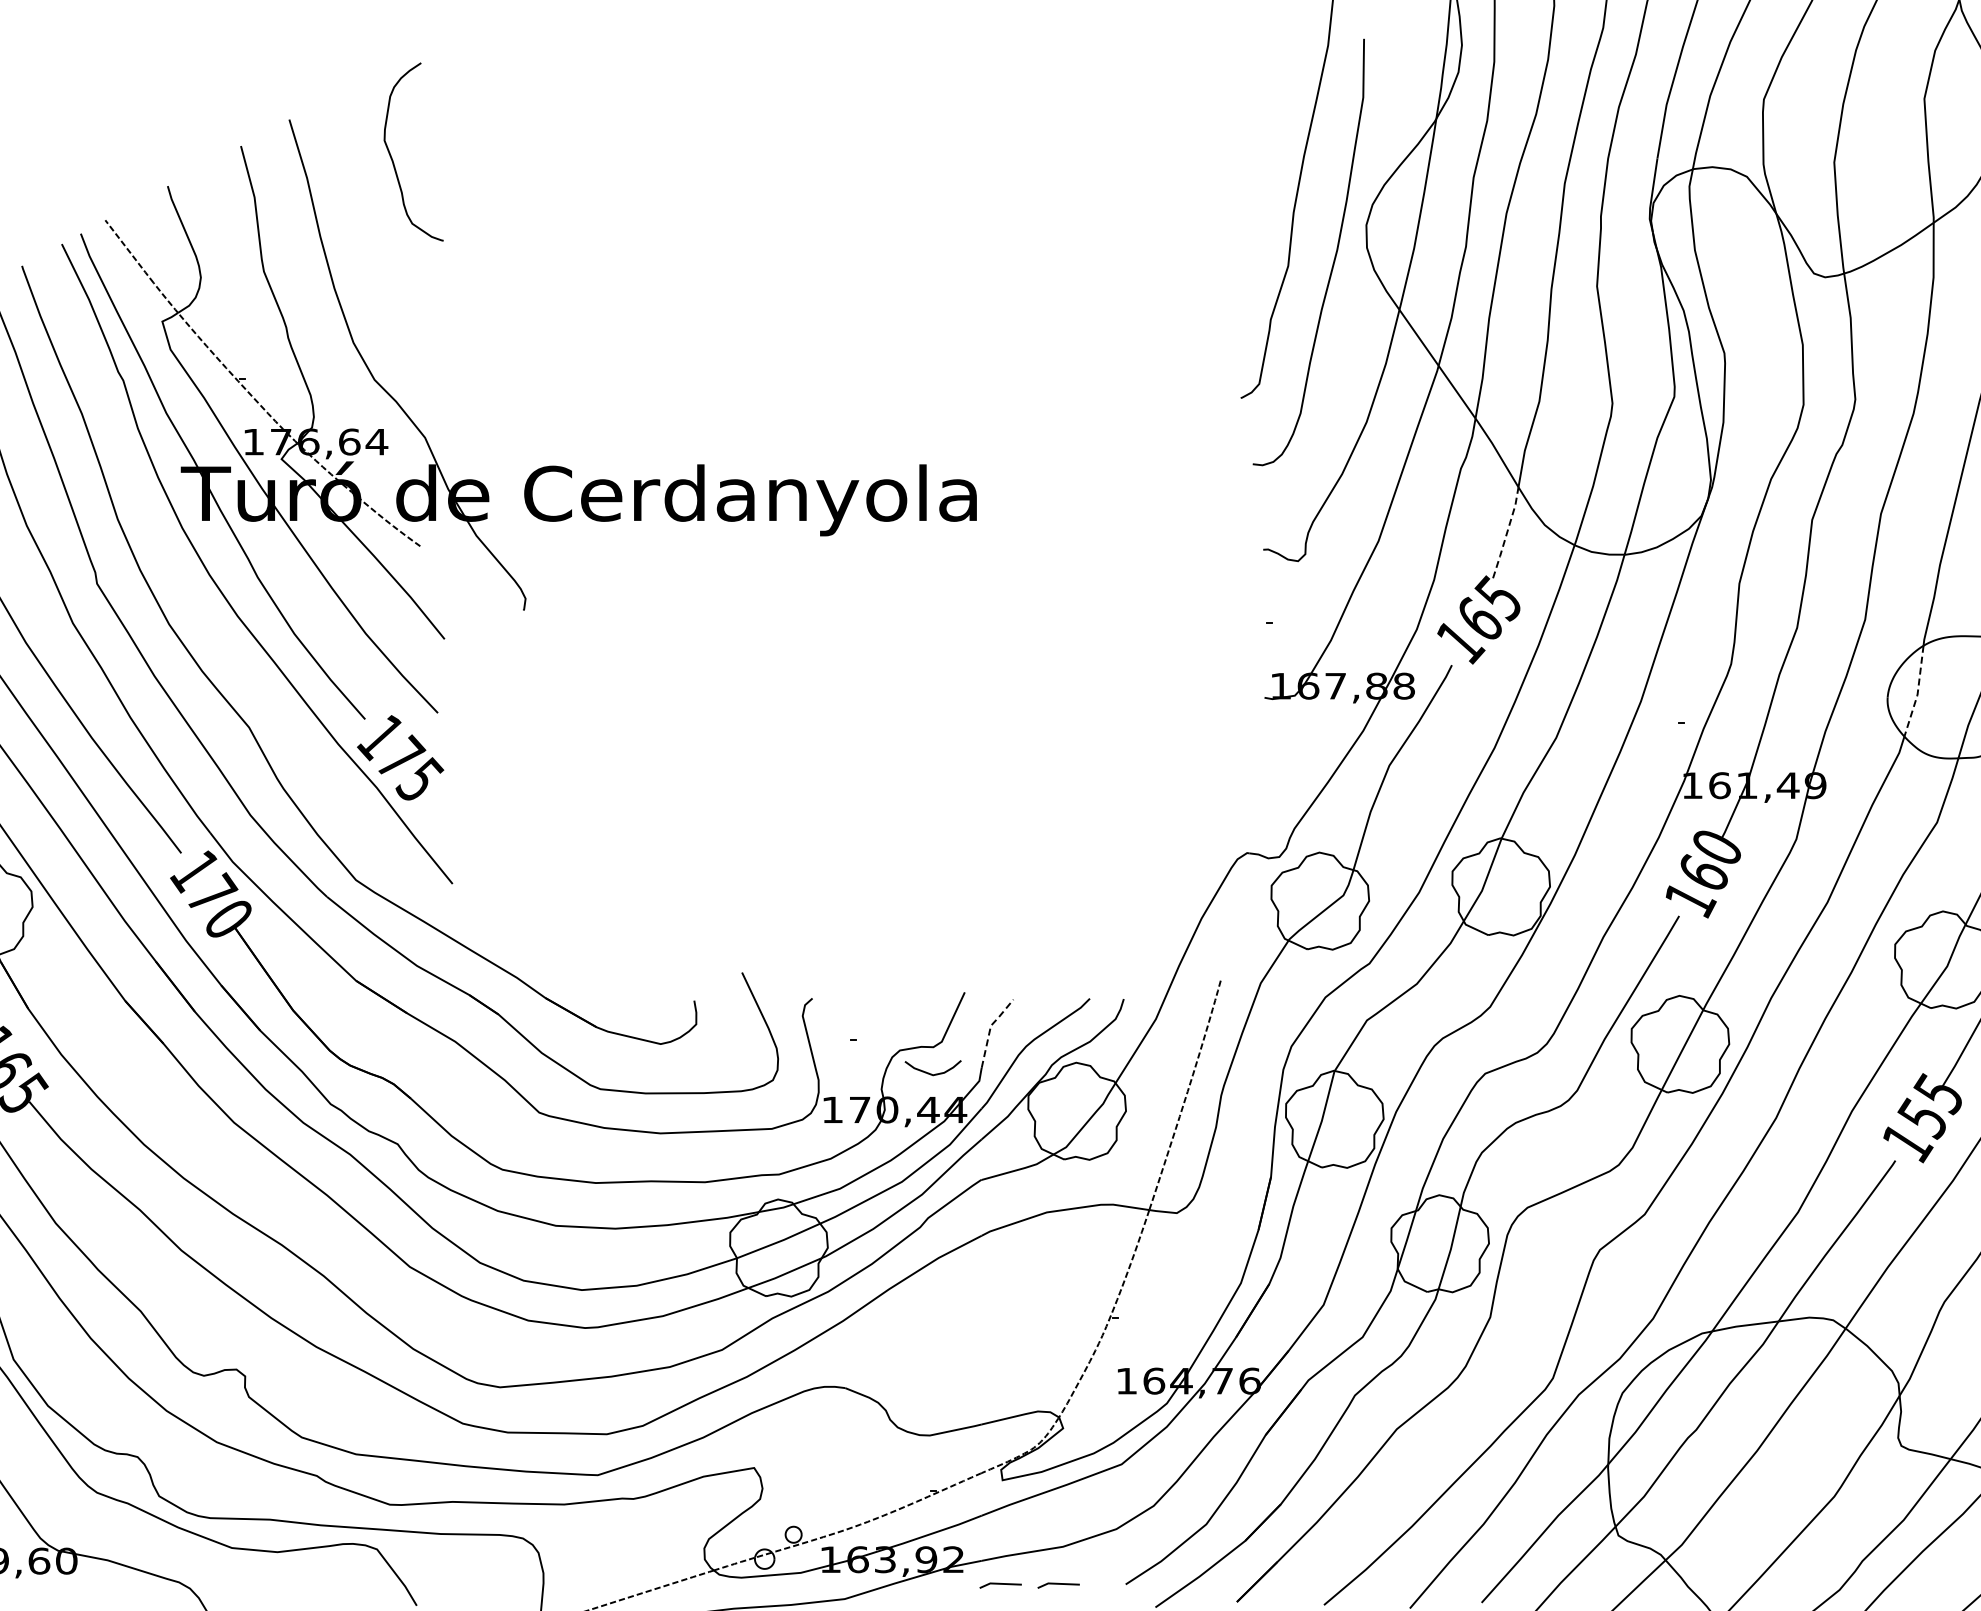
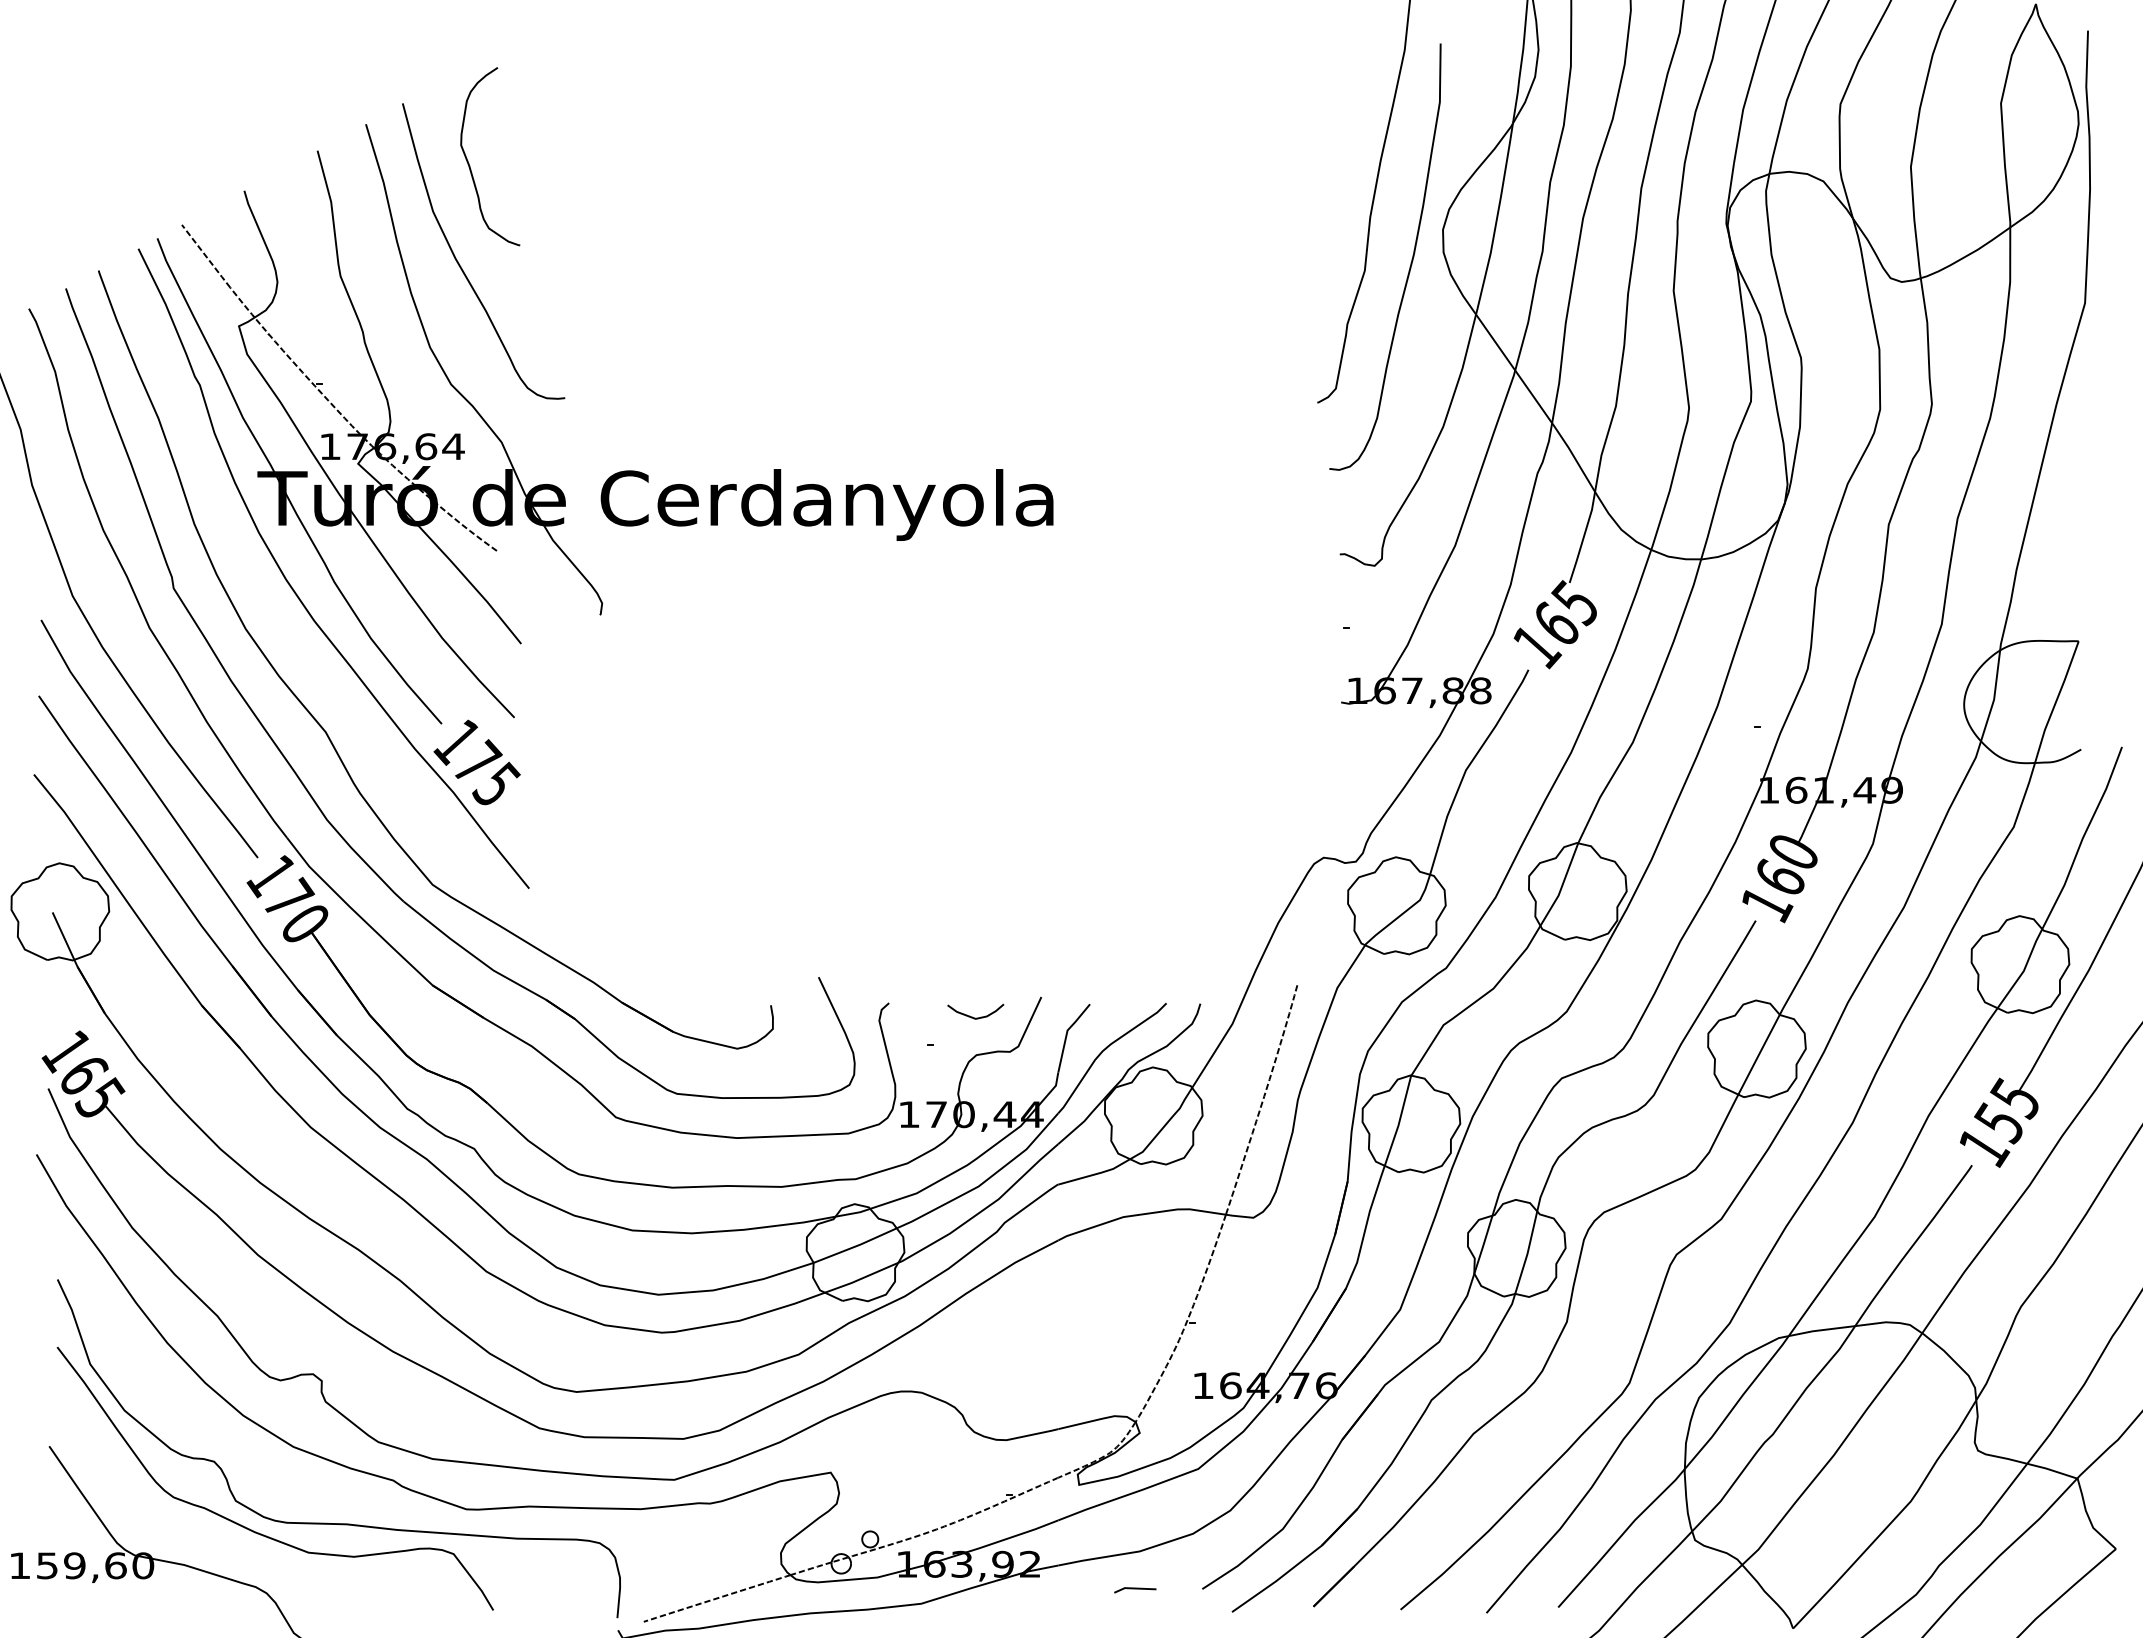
curve: (384, 261) -> (461, 266), added
line: (1506, 532) -> (1583, 537), dashed -> solid
line: (1917, 692) -> (1994, 697), dashed -> solid
line: (989, 1028) -> (1066, 1033), dashed -> solid
curve: (929, 1072) -> (972, 1016), moved
line: (1000, 1584) -> (1077, 1589), removed

